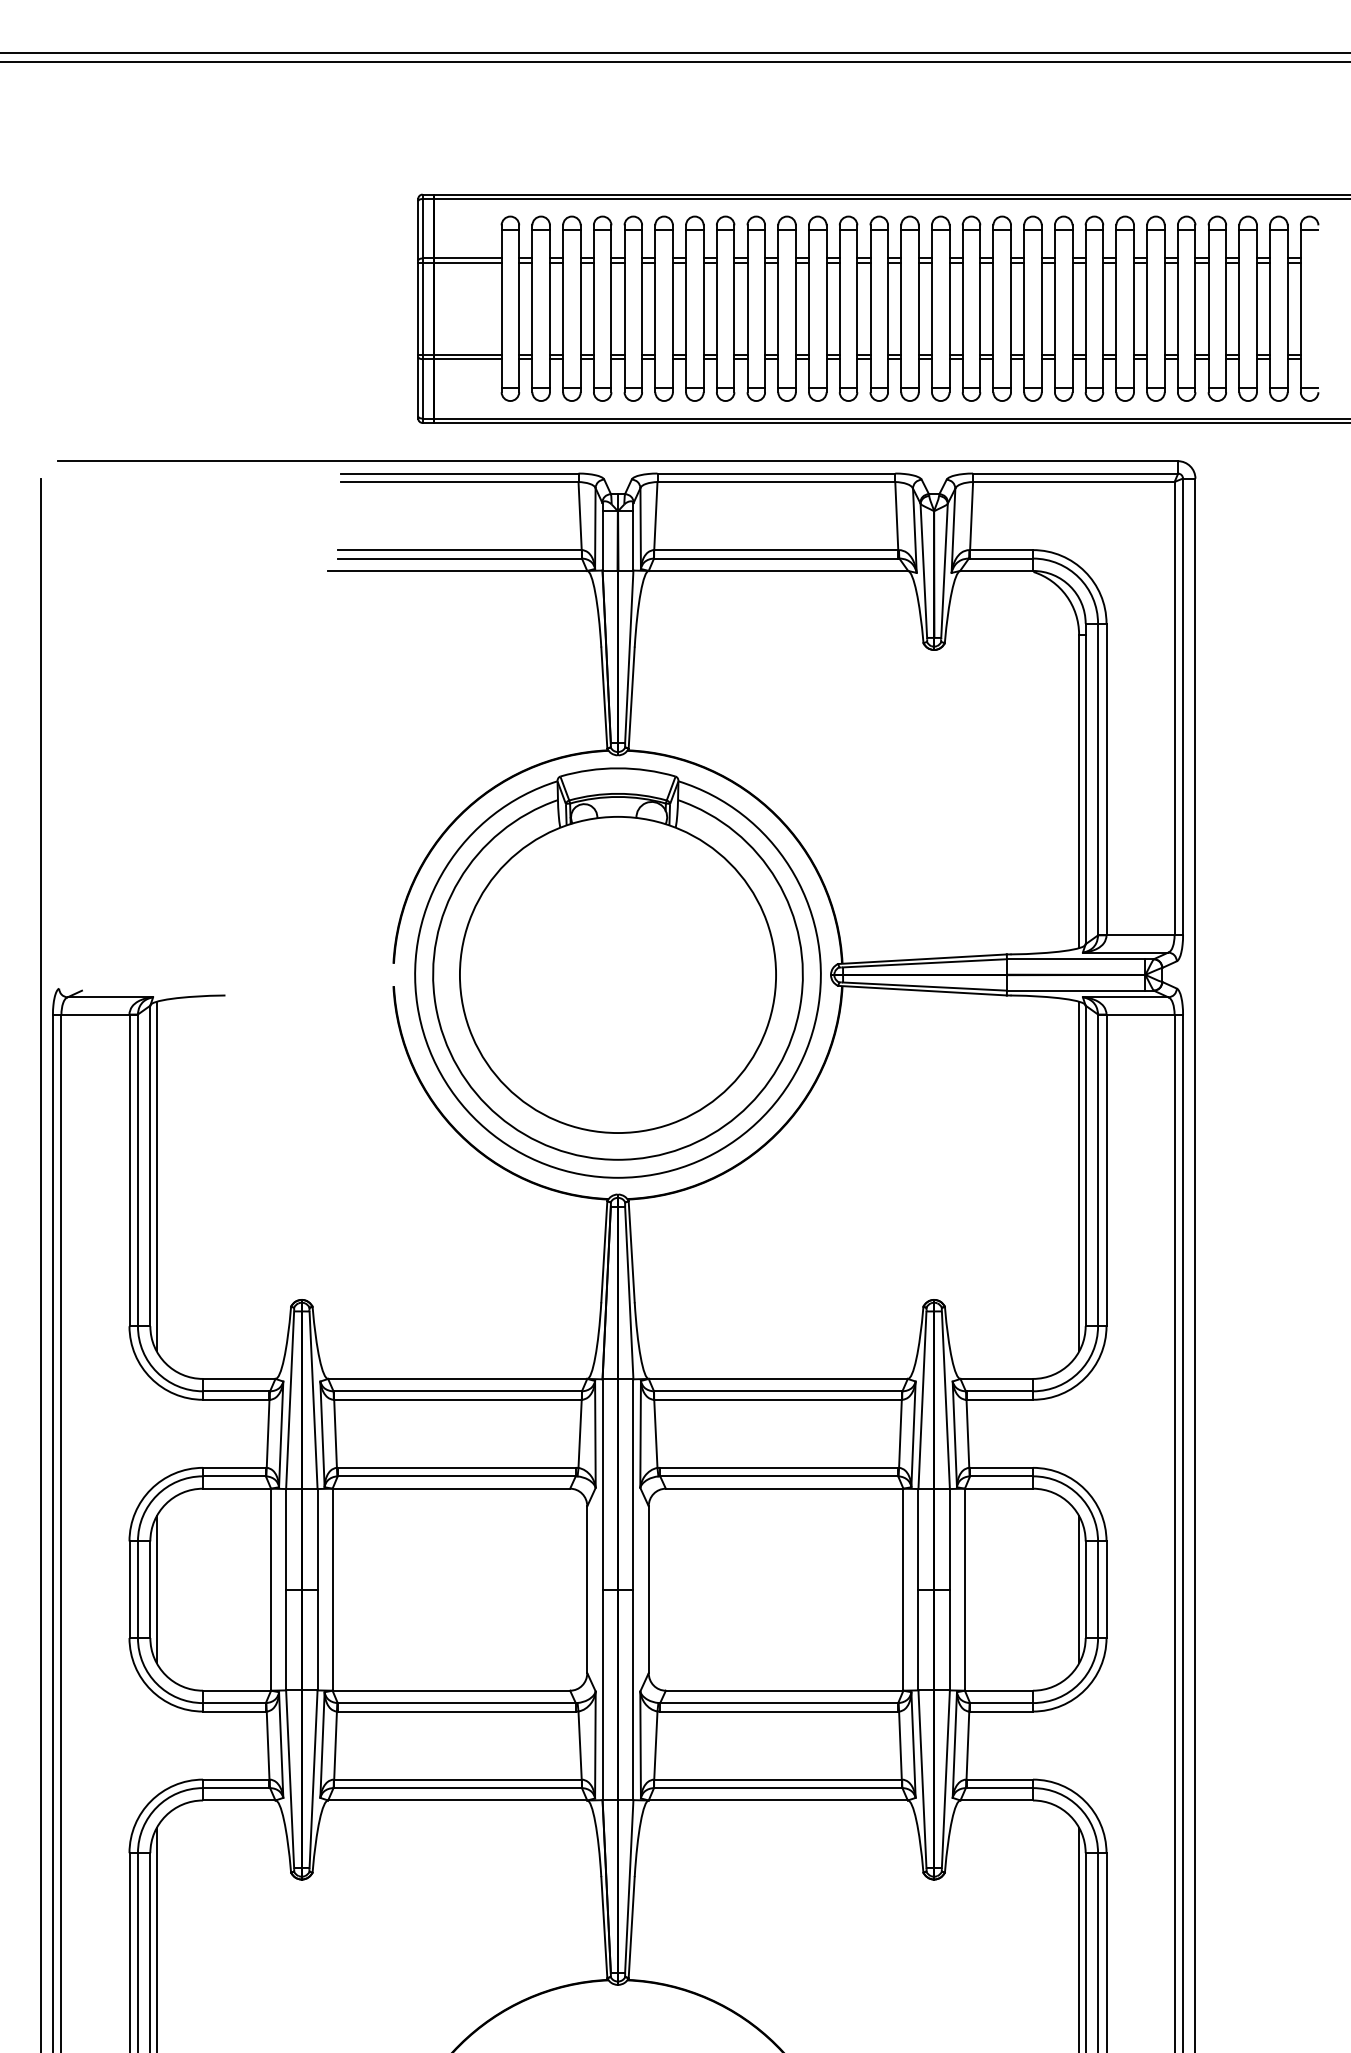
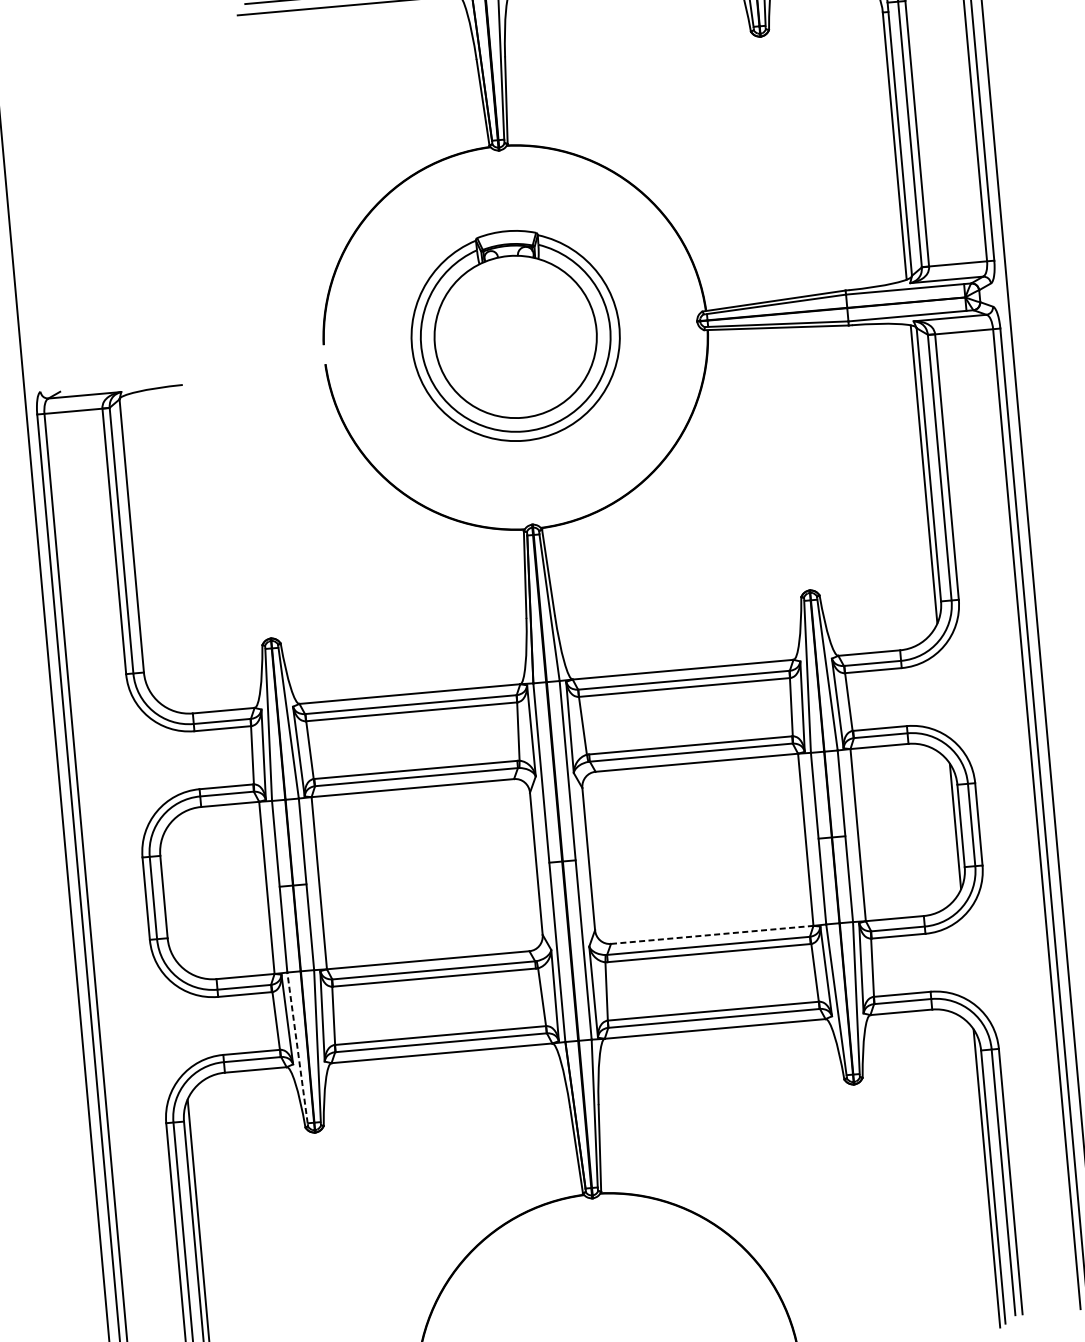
part: (617, 972) -> (515, 335), size x0.6
line: (156, 1176) -> (137, 544), removed
line: (156, 1589) -> (169, 896), removed
line: (784, 1690) -> (712, 934), solid -> dashed
line: (290, 1779) -> (297, 1048), solid -> dashed

